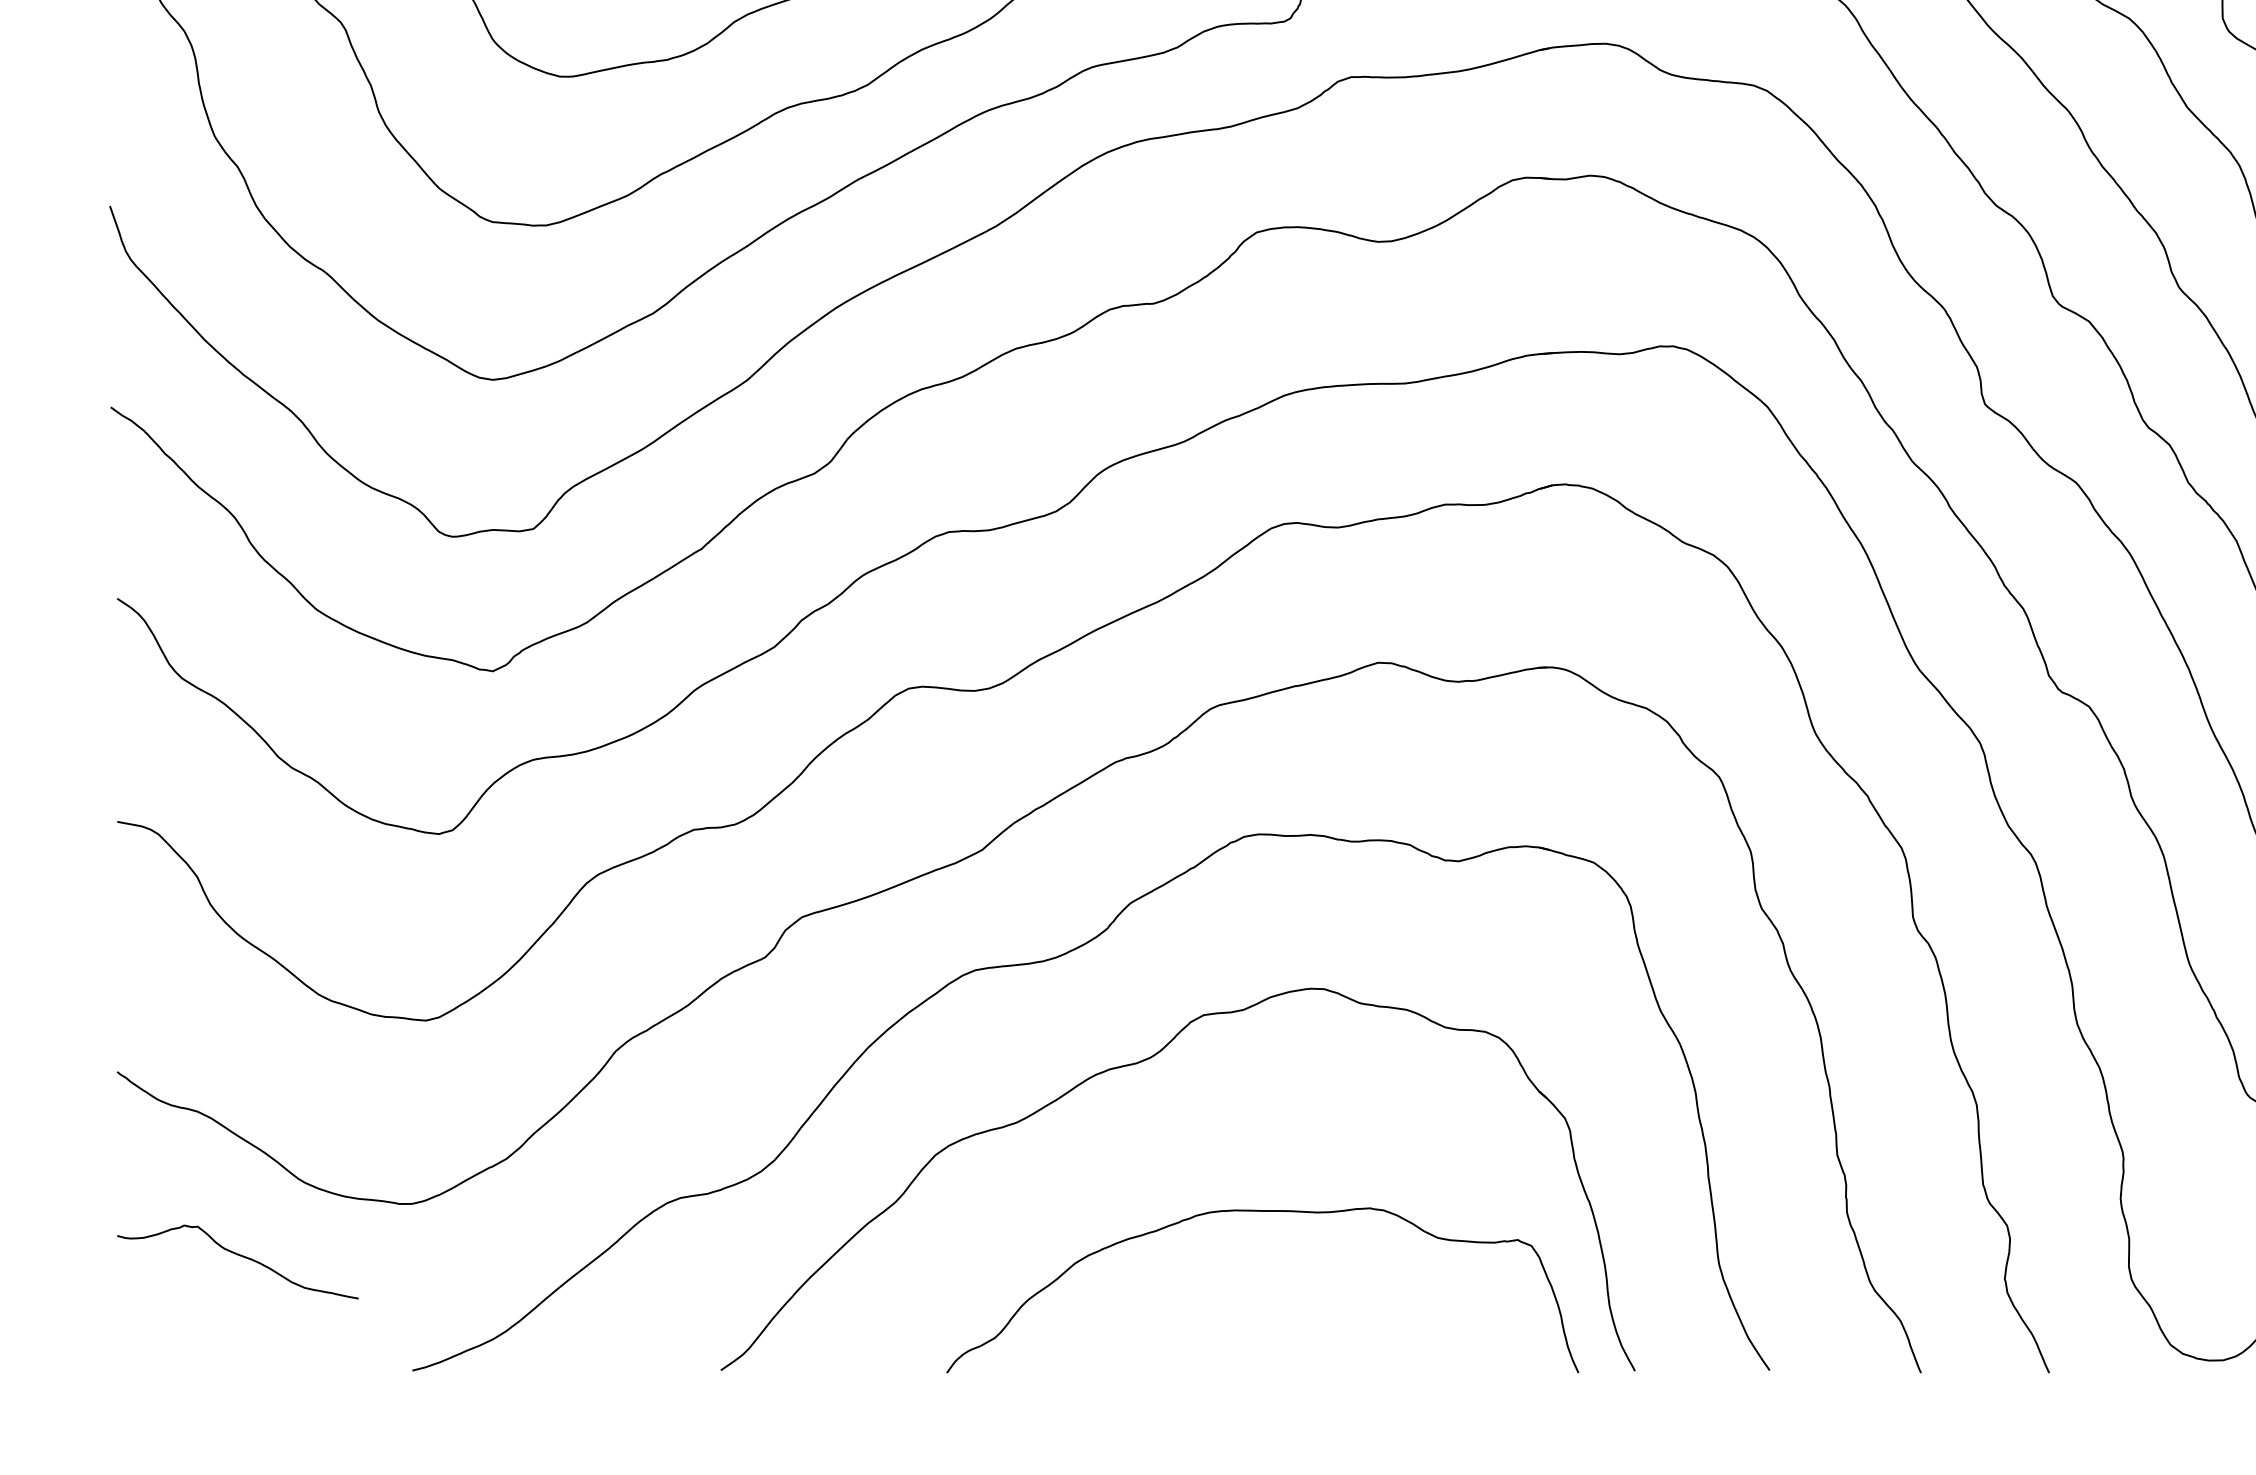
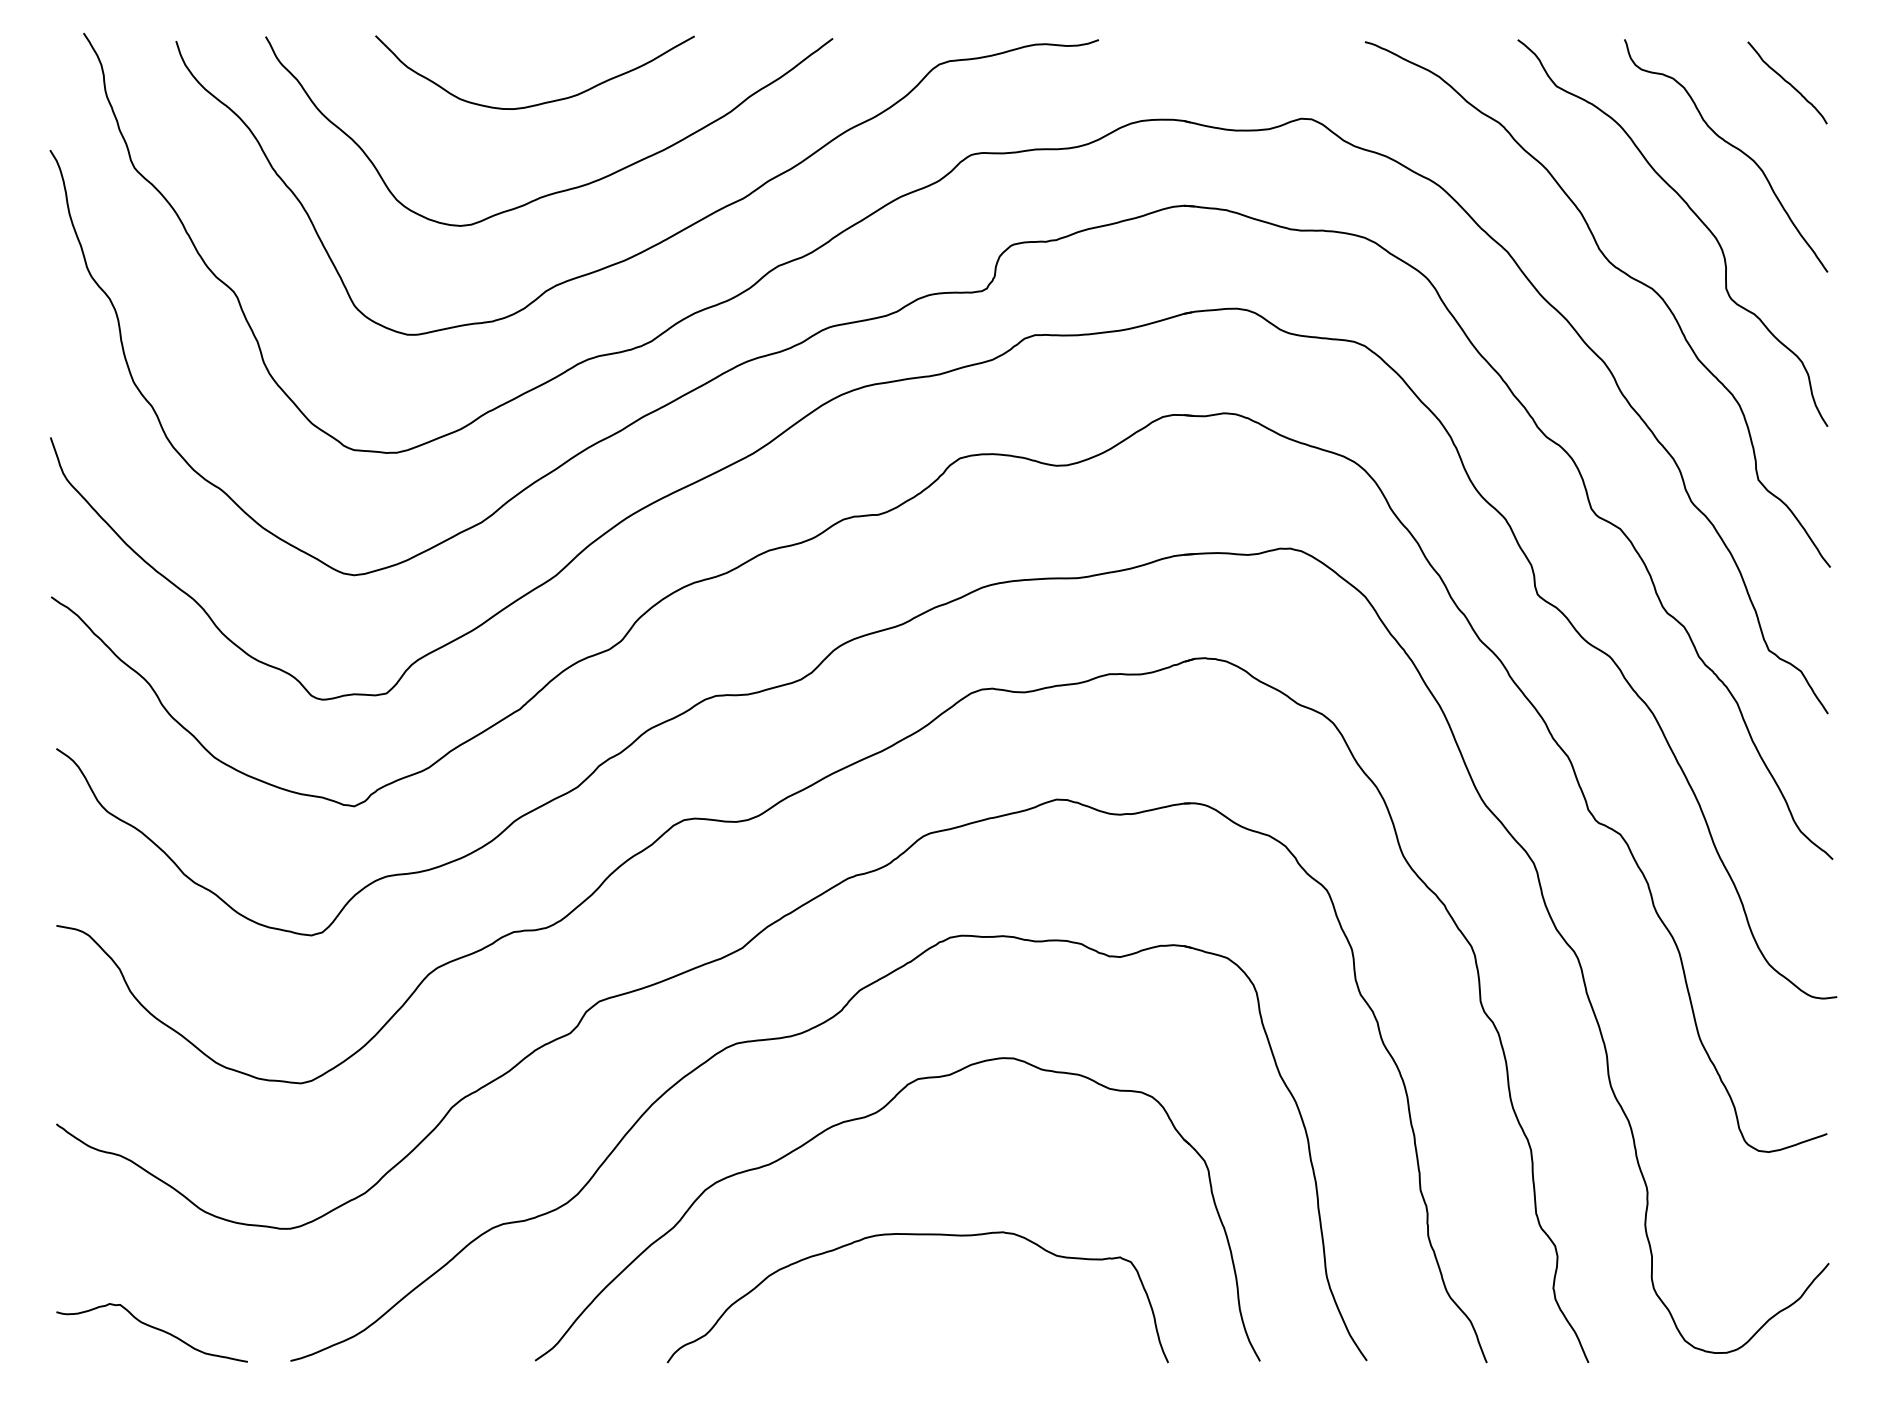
curve: (1262, 1212) -> (917, 1235), moved
curve: (239, 1256) -> (153, 1328), moved

